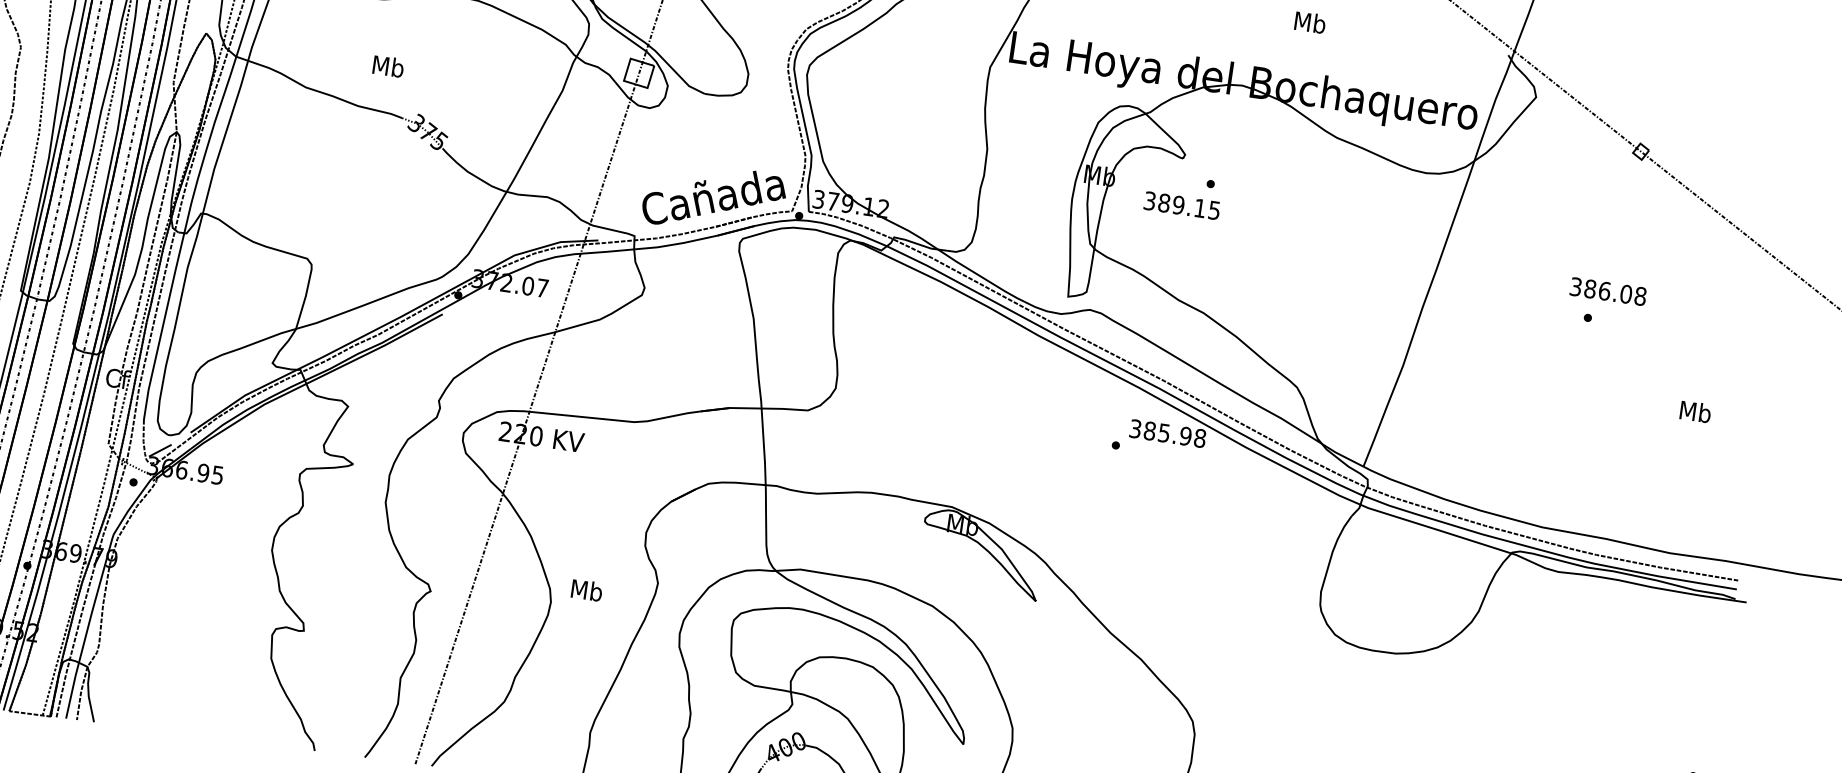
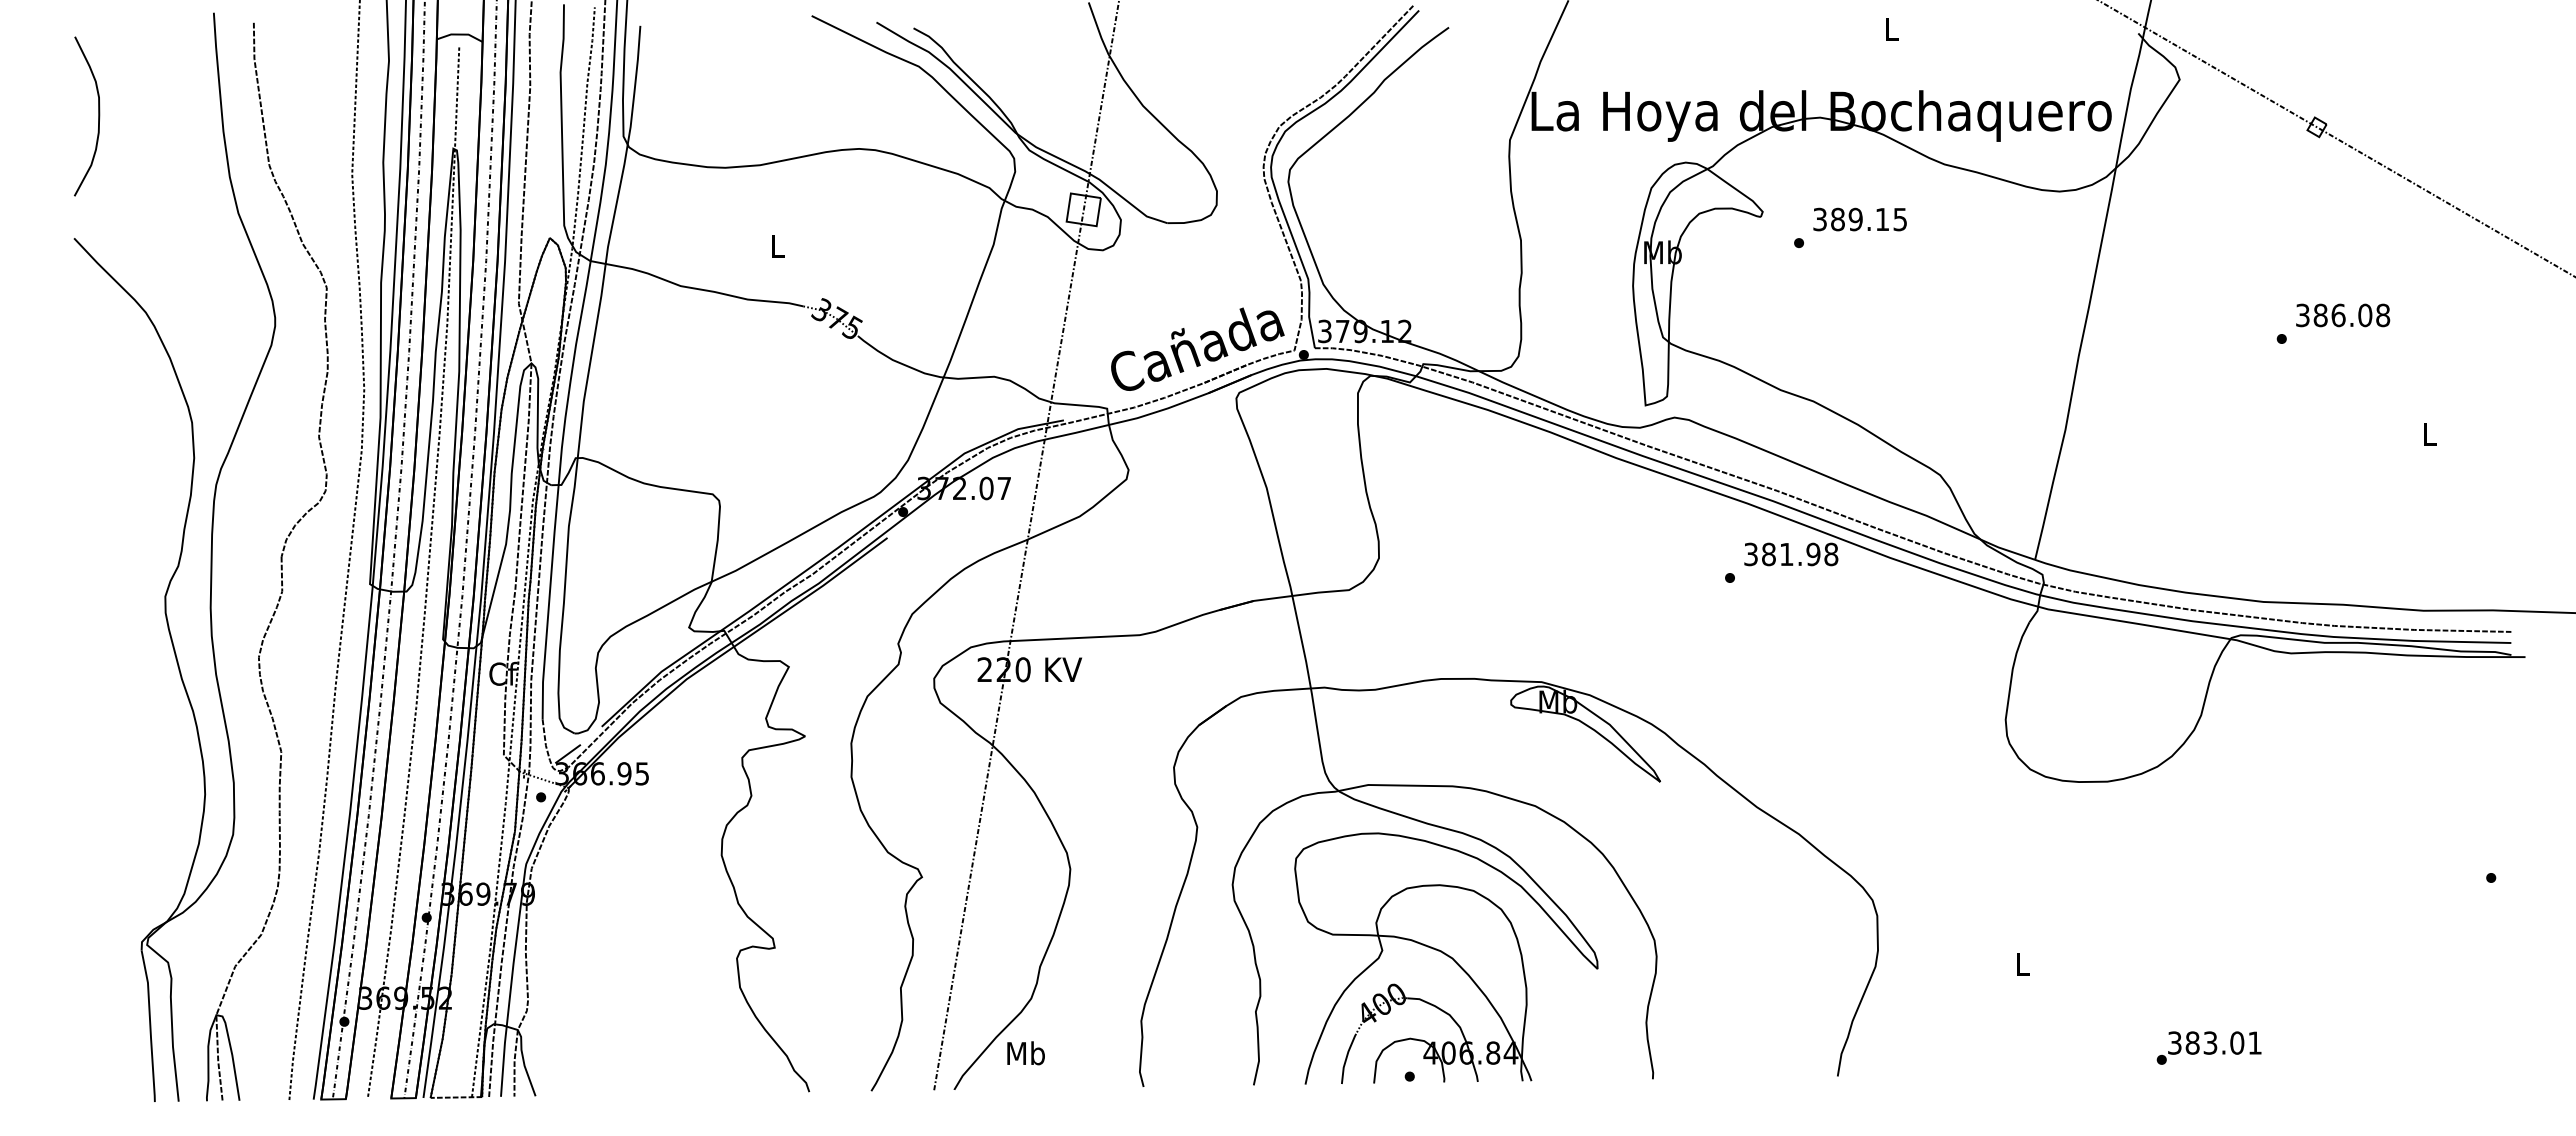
text: (1310, 22) -> (1891, 28), Mb -> L
text: (388, 66) -> (777, 245), Mb -> L
text: (1181, 205) -> (1859, 219), moved
text: (1608, 291) -> (2343, 315), moved
text: (1695, 412) -> (2429, 434), Mb -> L
text: (1164, 433) -> (1786, 554), 385.98 -> 381.98
text: (586, 590) -> (1025, 1053), moved

